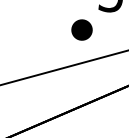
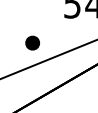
part: (81, 29) -> (32, 42), moved

